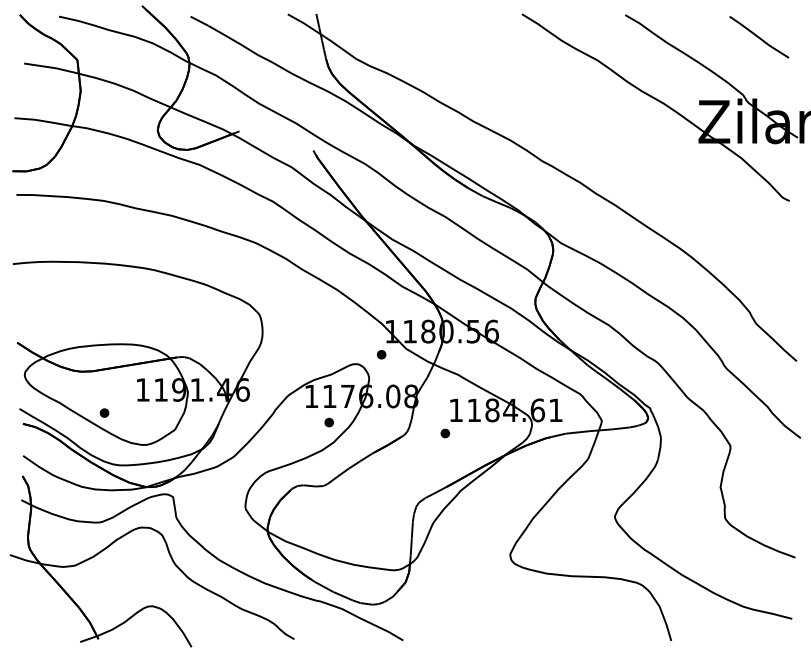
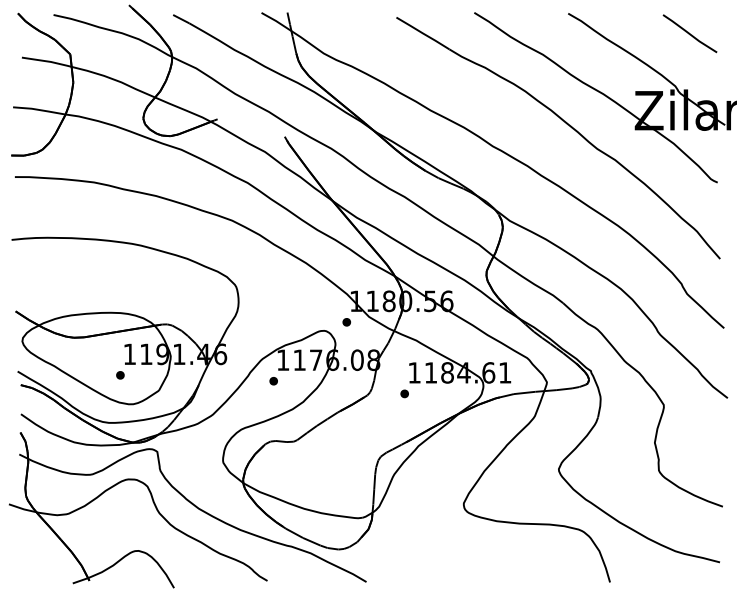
part: (626, 139) -> (569, 126), added
part: (104, 412) -> (120, 374), moved
part: (328, 422) -> (273, 381), moved

